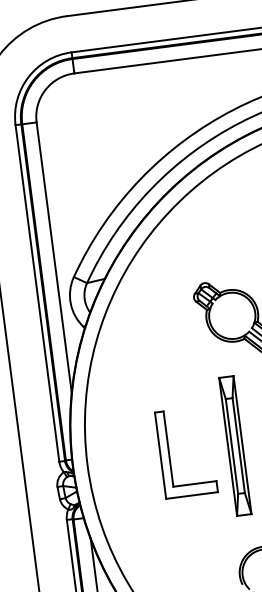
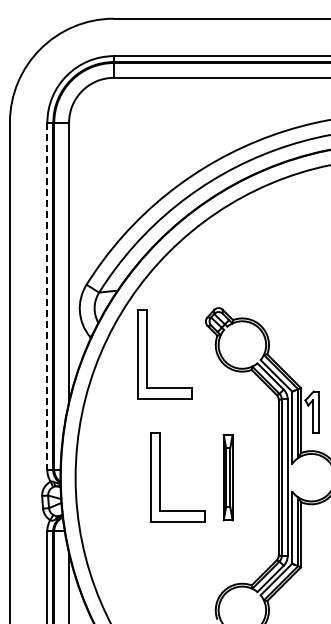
line: (37, 293) -> (47, 296), solid -> dashed
part: (141, 336) -> (147, 354), added
part: (234, 445) -> (227, 477), size x0.6

